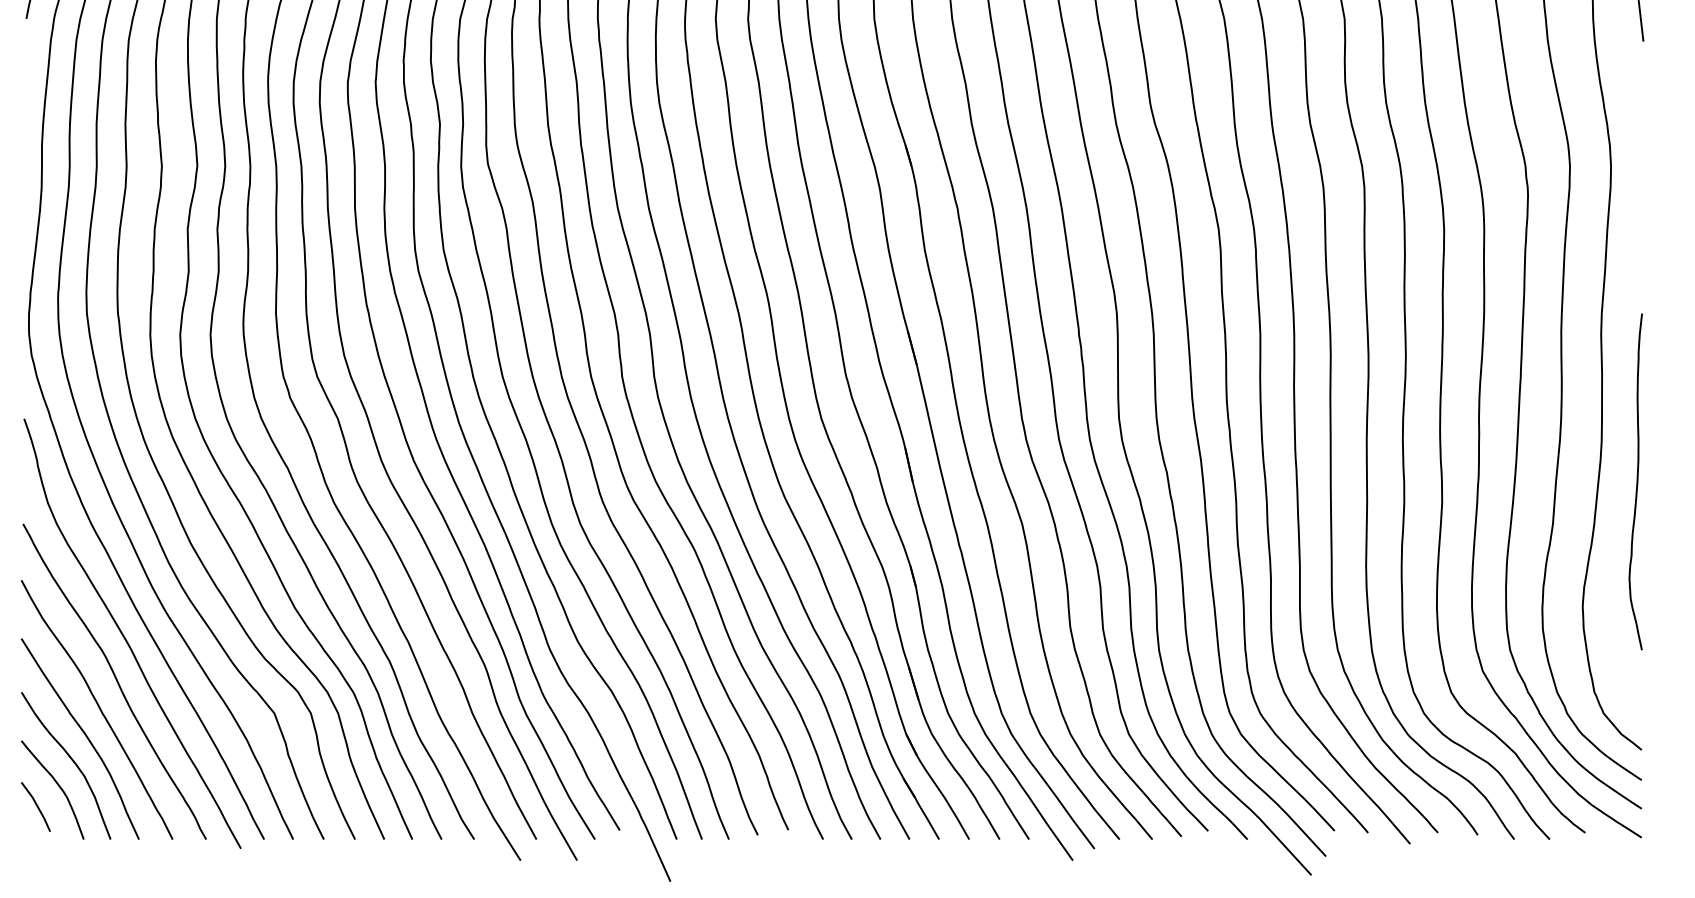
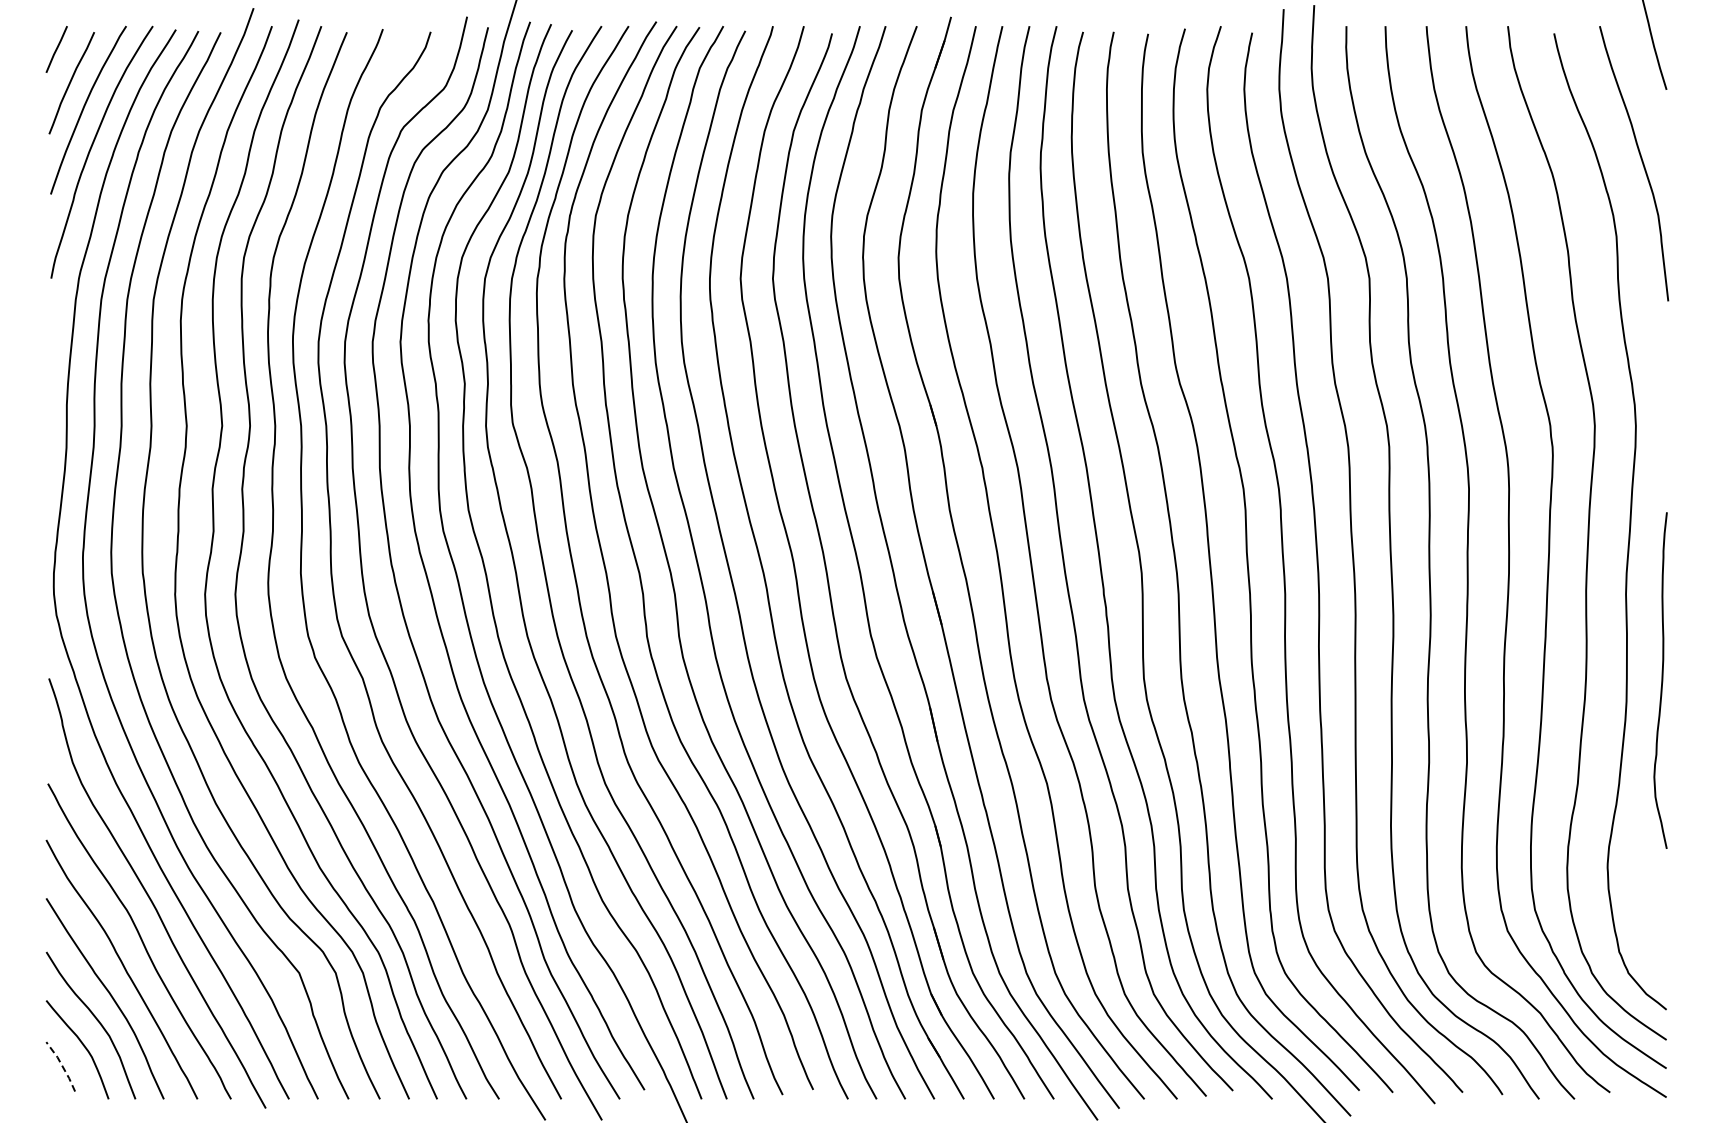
curve: (1636, 481) -> (1661, 680), moved
line: (37, 805) -> (62, 1065), solid -> dashed

